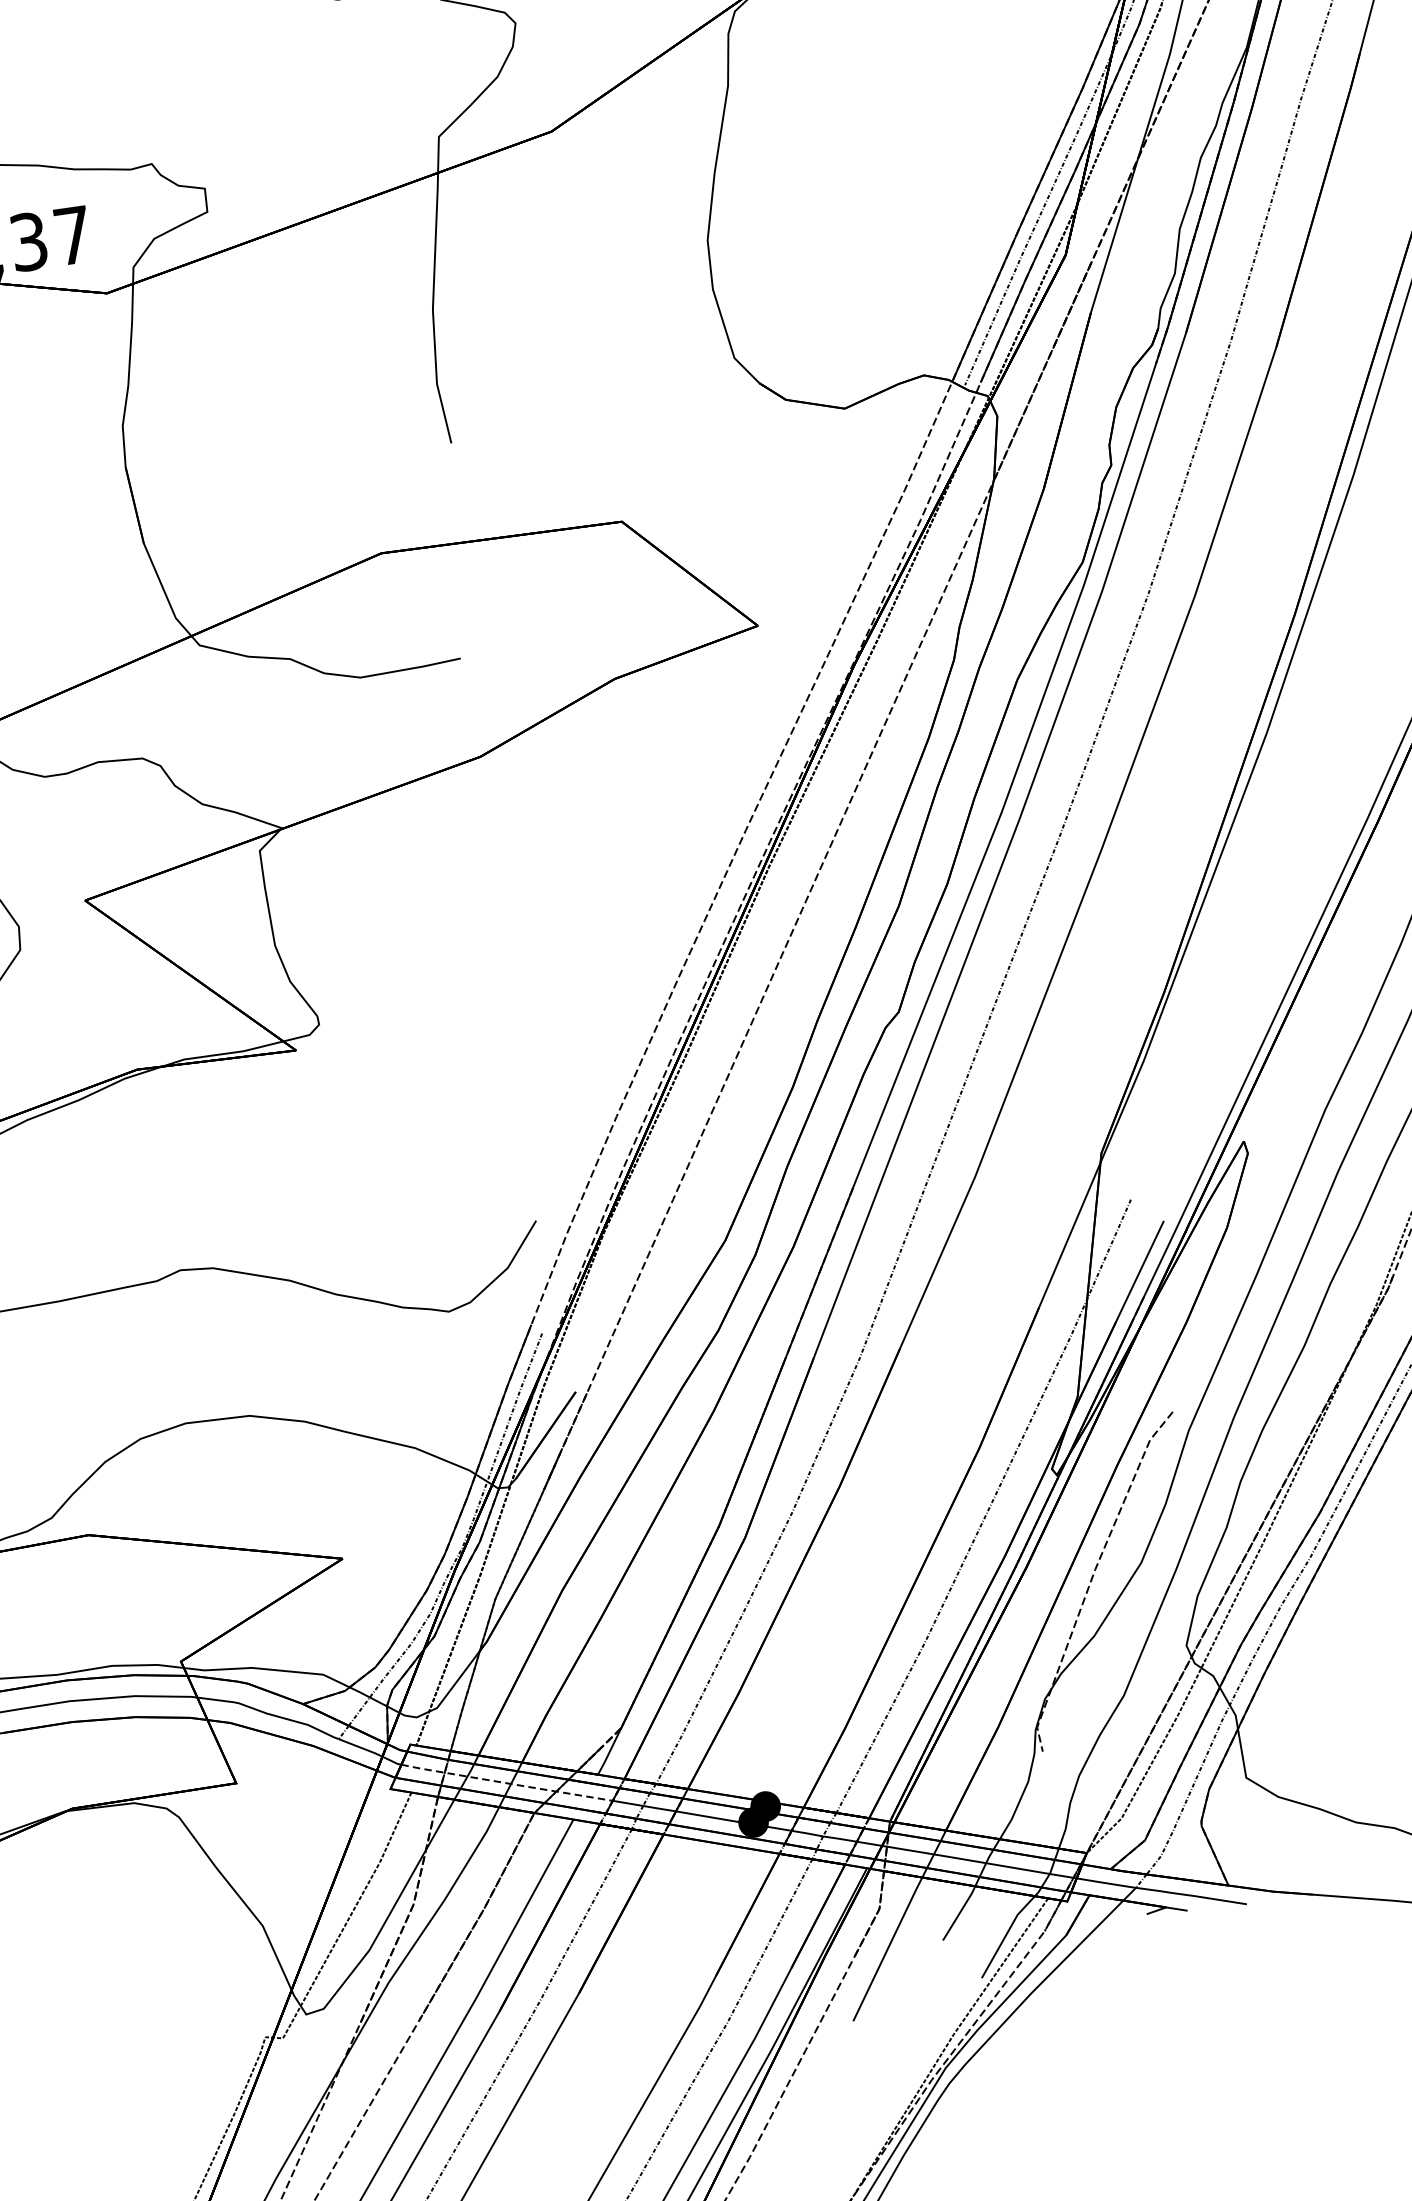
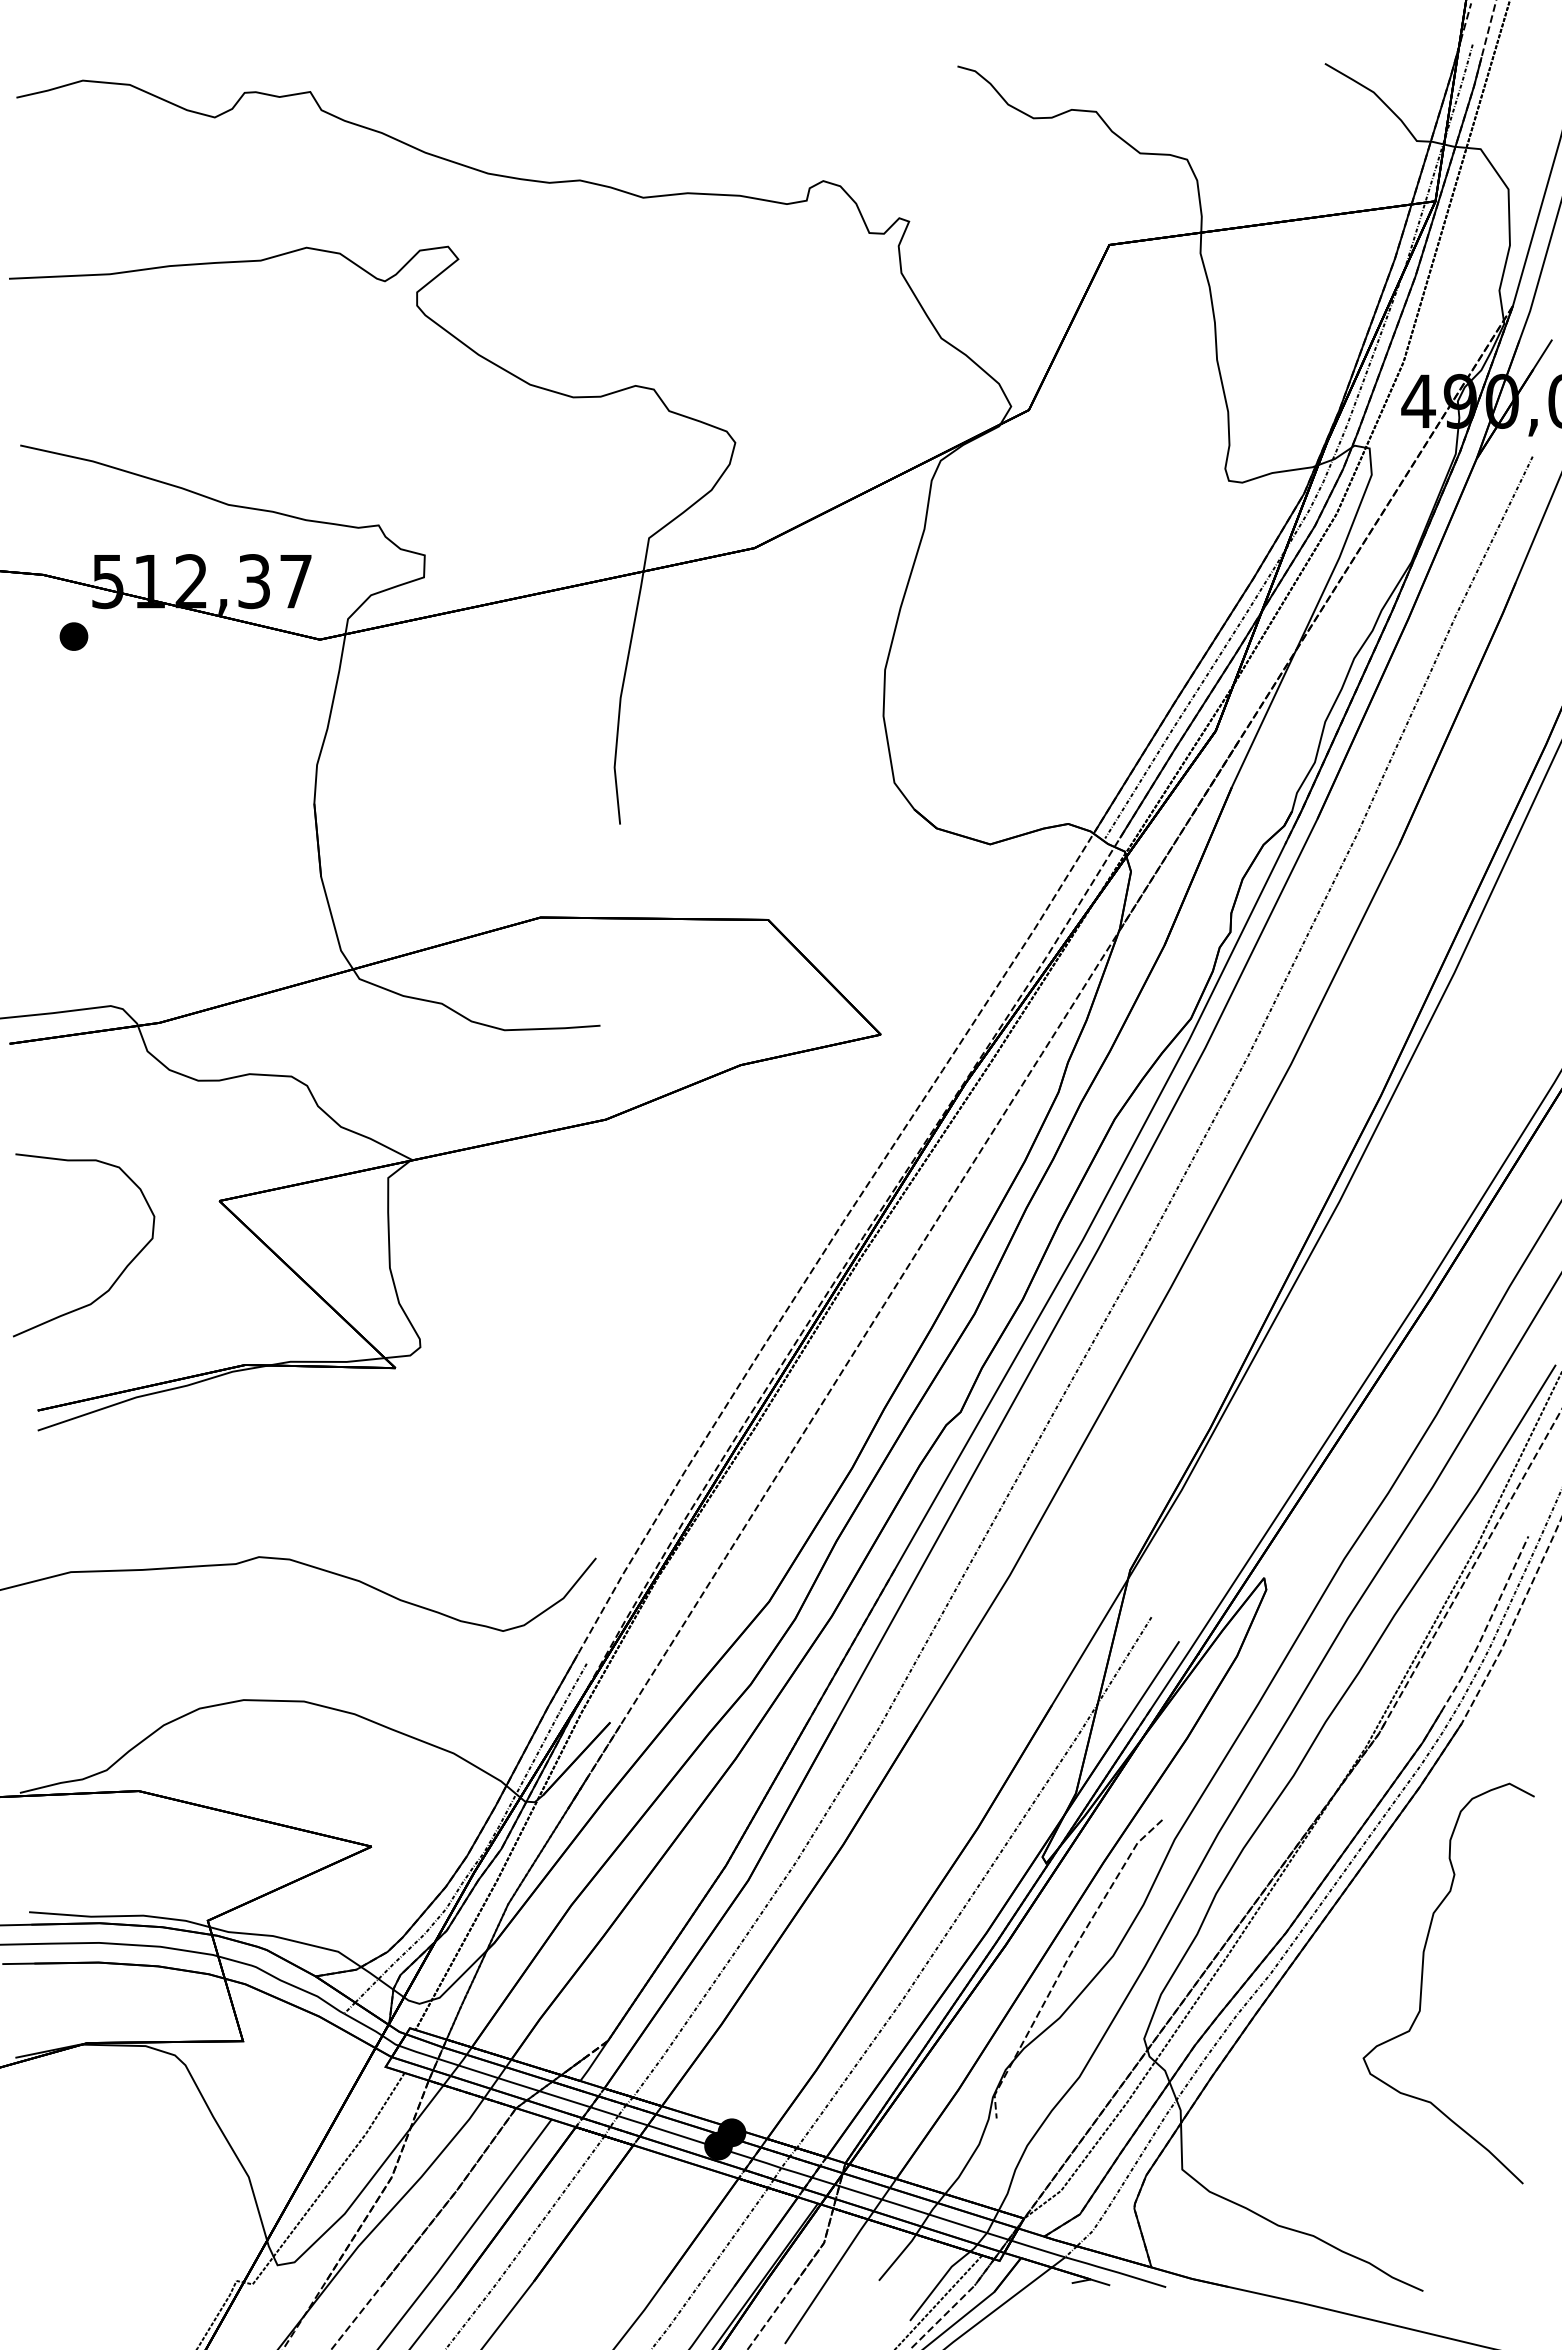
line: (506, 1783) -> (494, 2077), dashed -> solid

